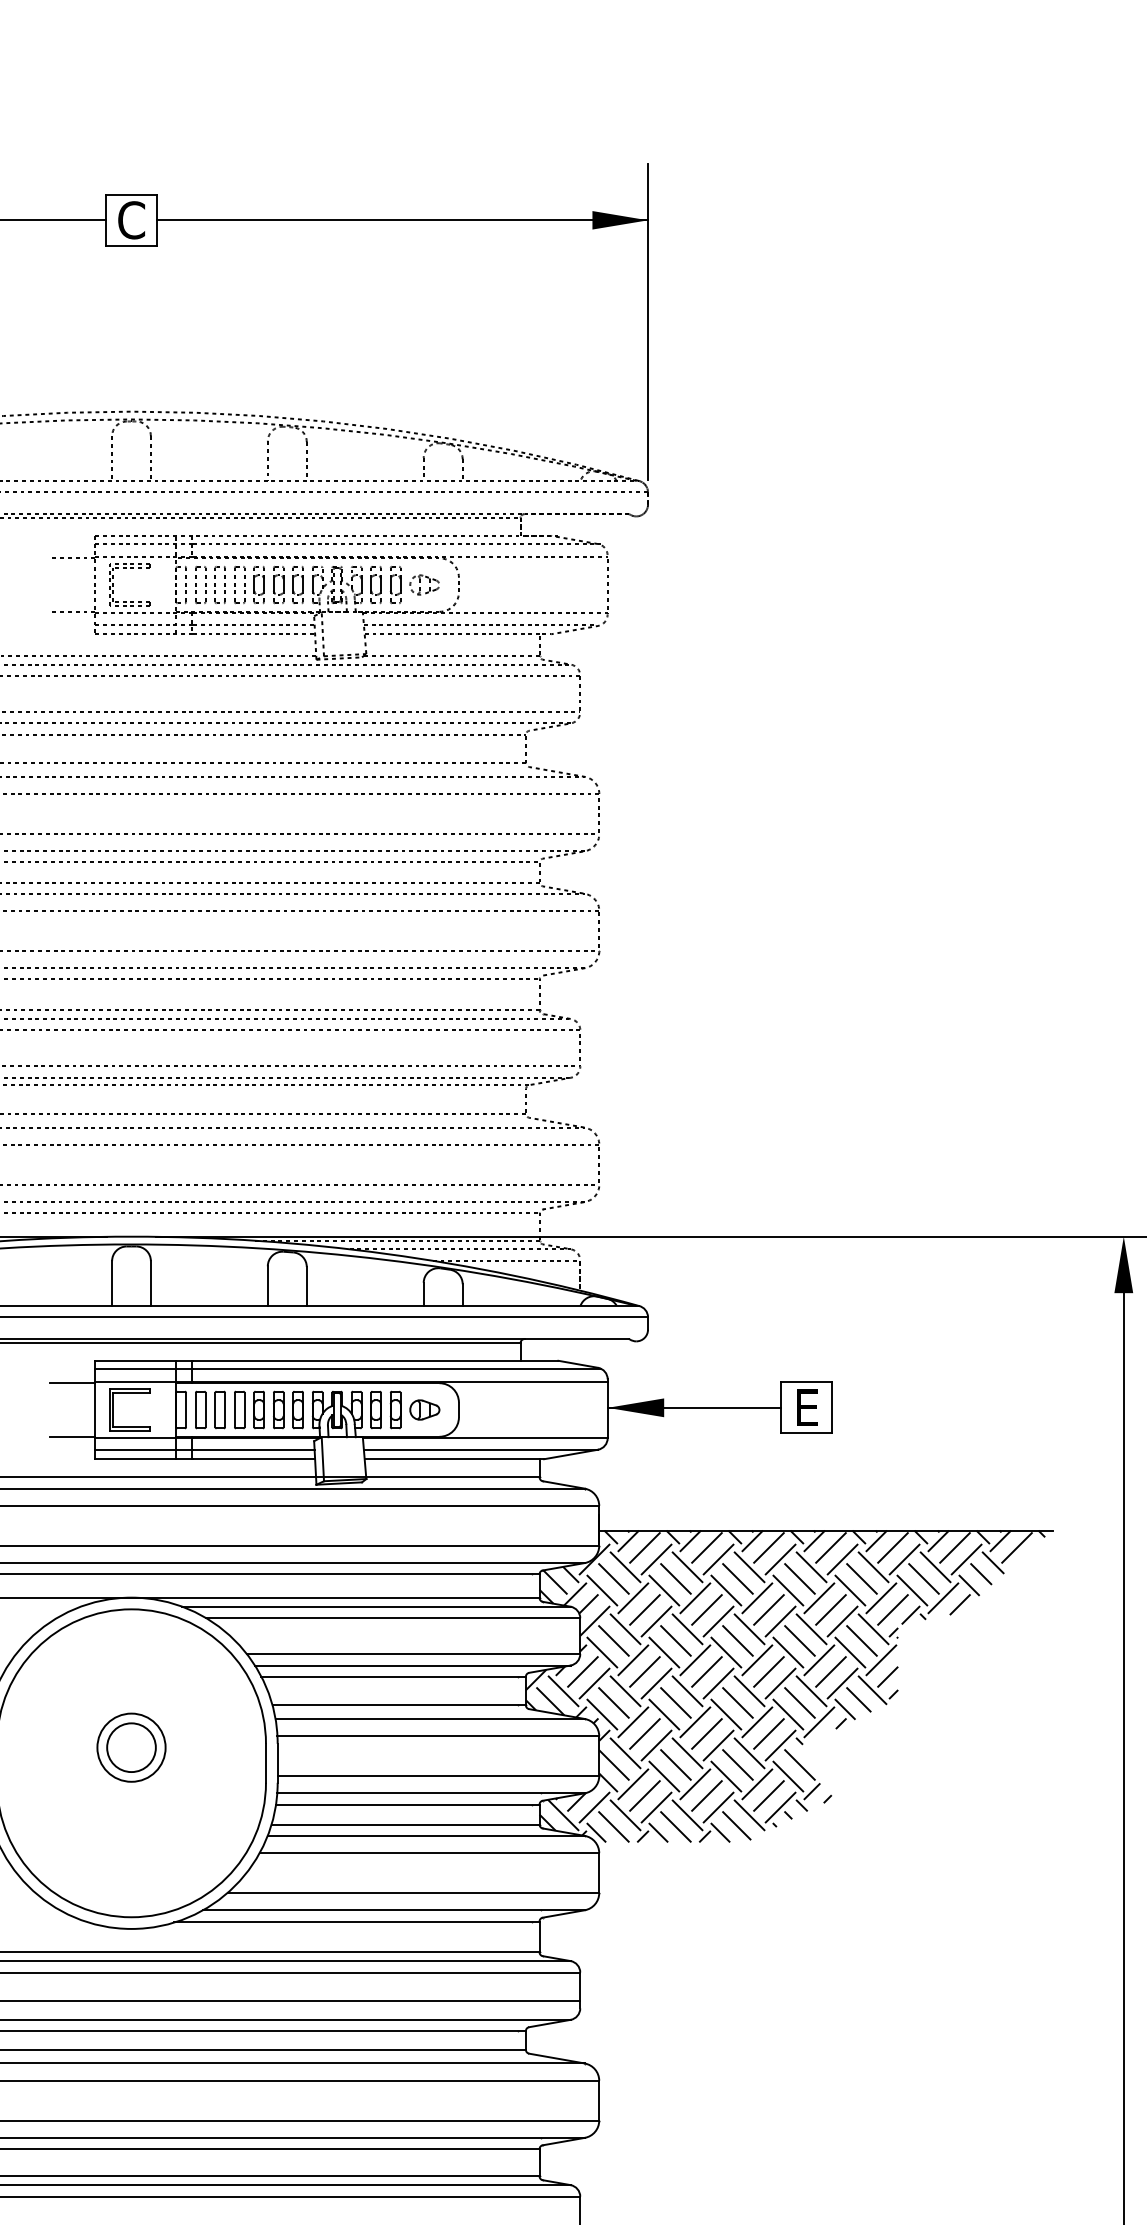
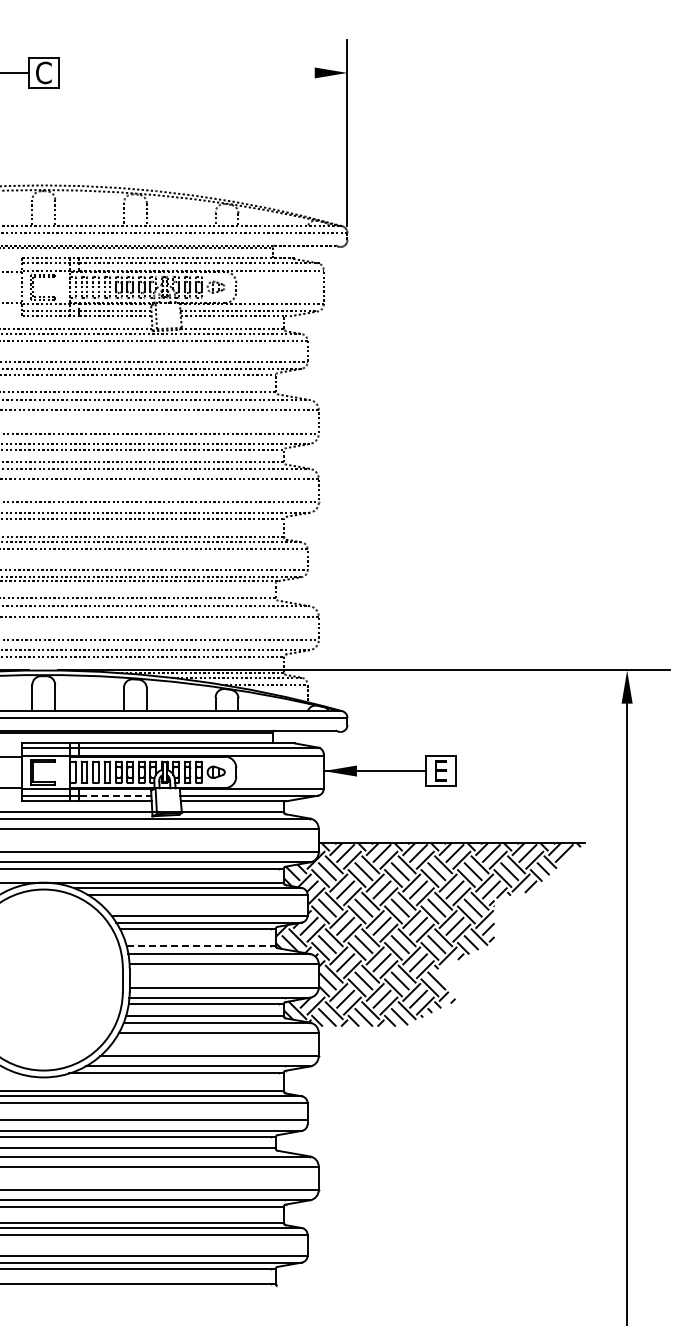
line: (401, 219) -> (202, 72), removed
line: (253, 1449) -> (115, 795), solid -> dashed
line: (399, 1704) -> (201, 945), solid -> dashed
part: (131, 1747) -> (43, 970), removed

